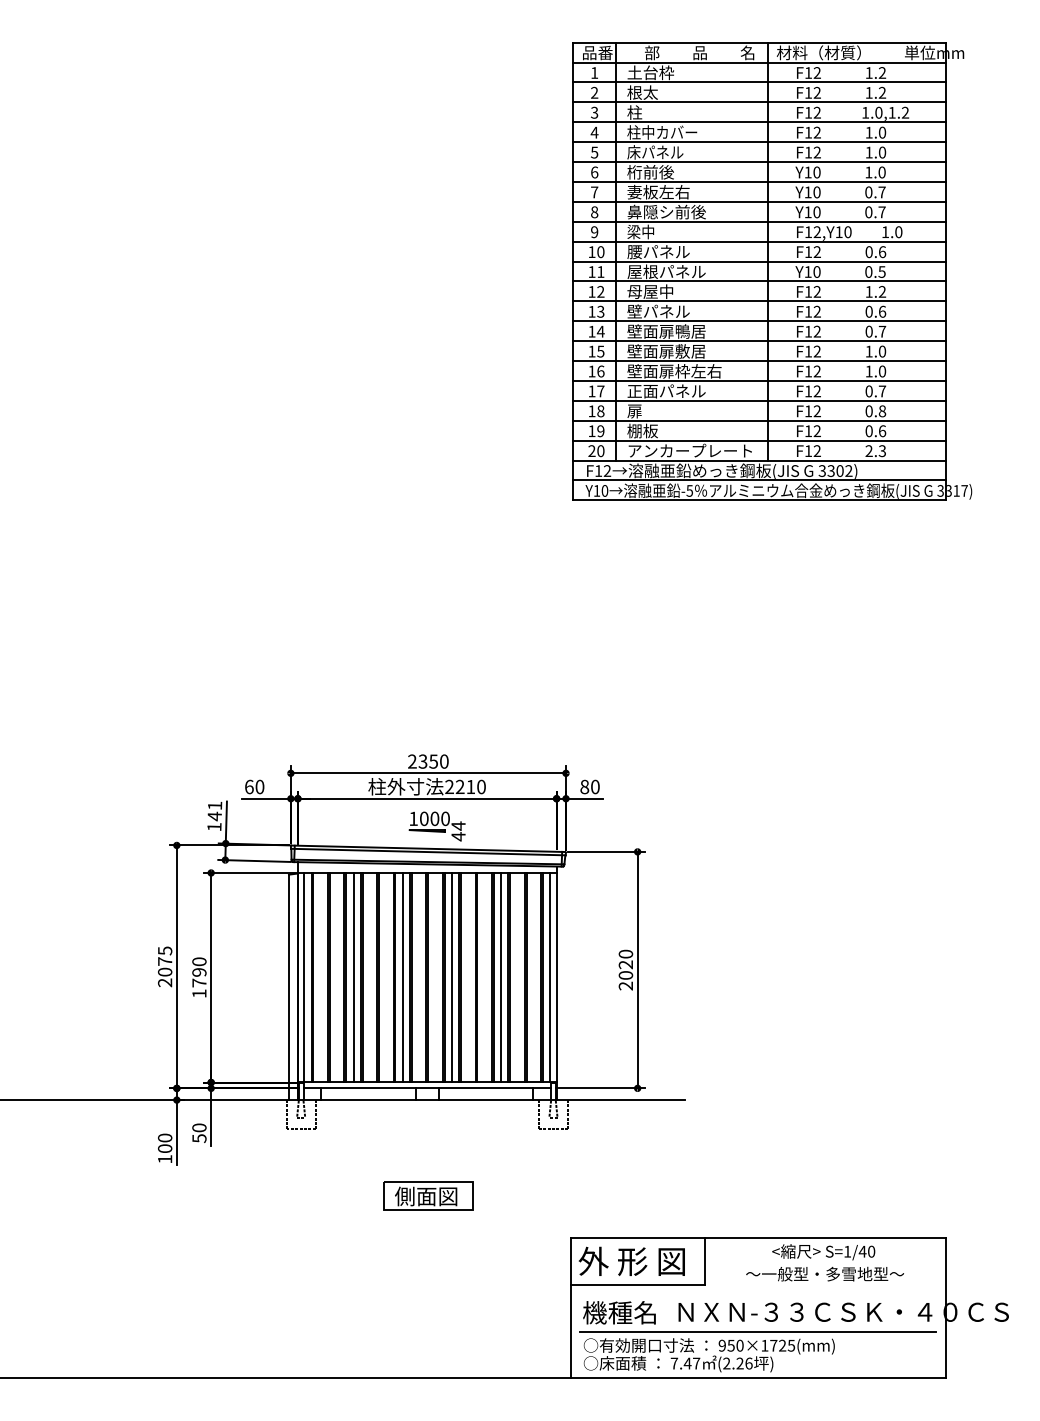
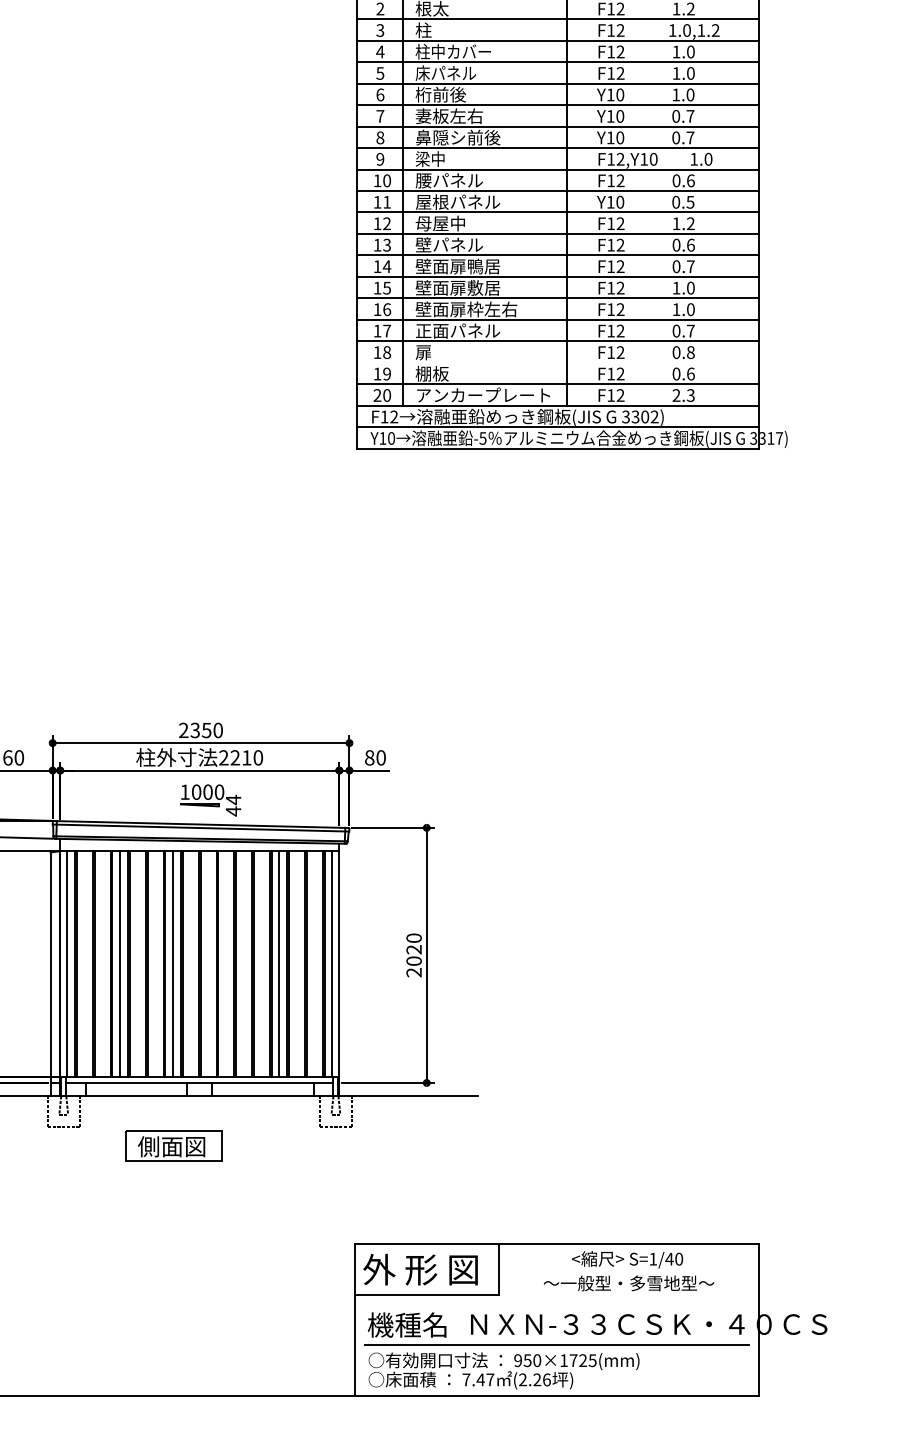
line: (759, 420) -> (558, 362), removed
line: (451, 977) -> (225, 963), removed
part: (428, 1195) -> (174, 1145), moved

